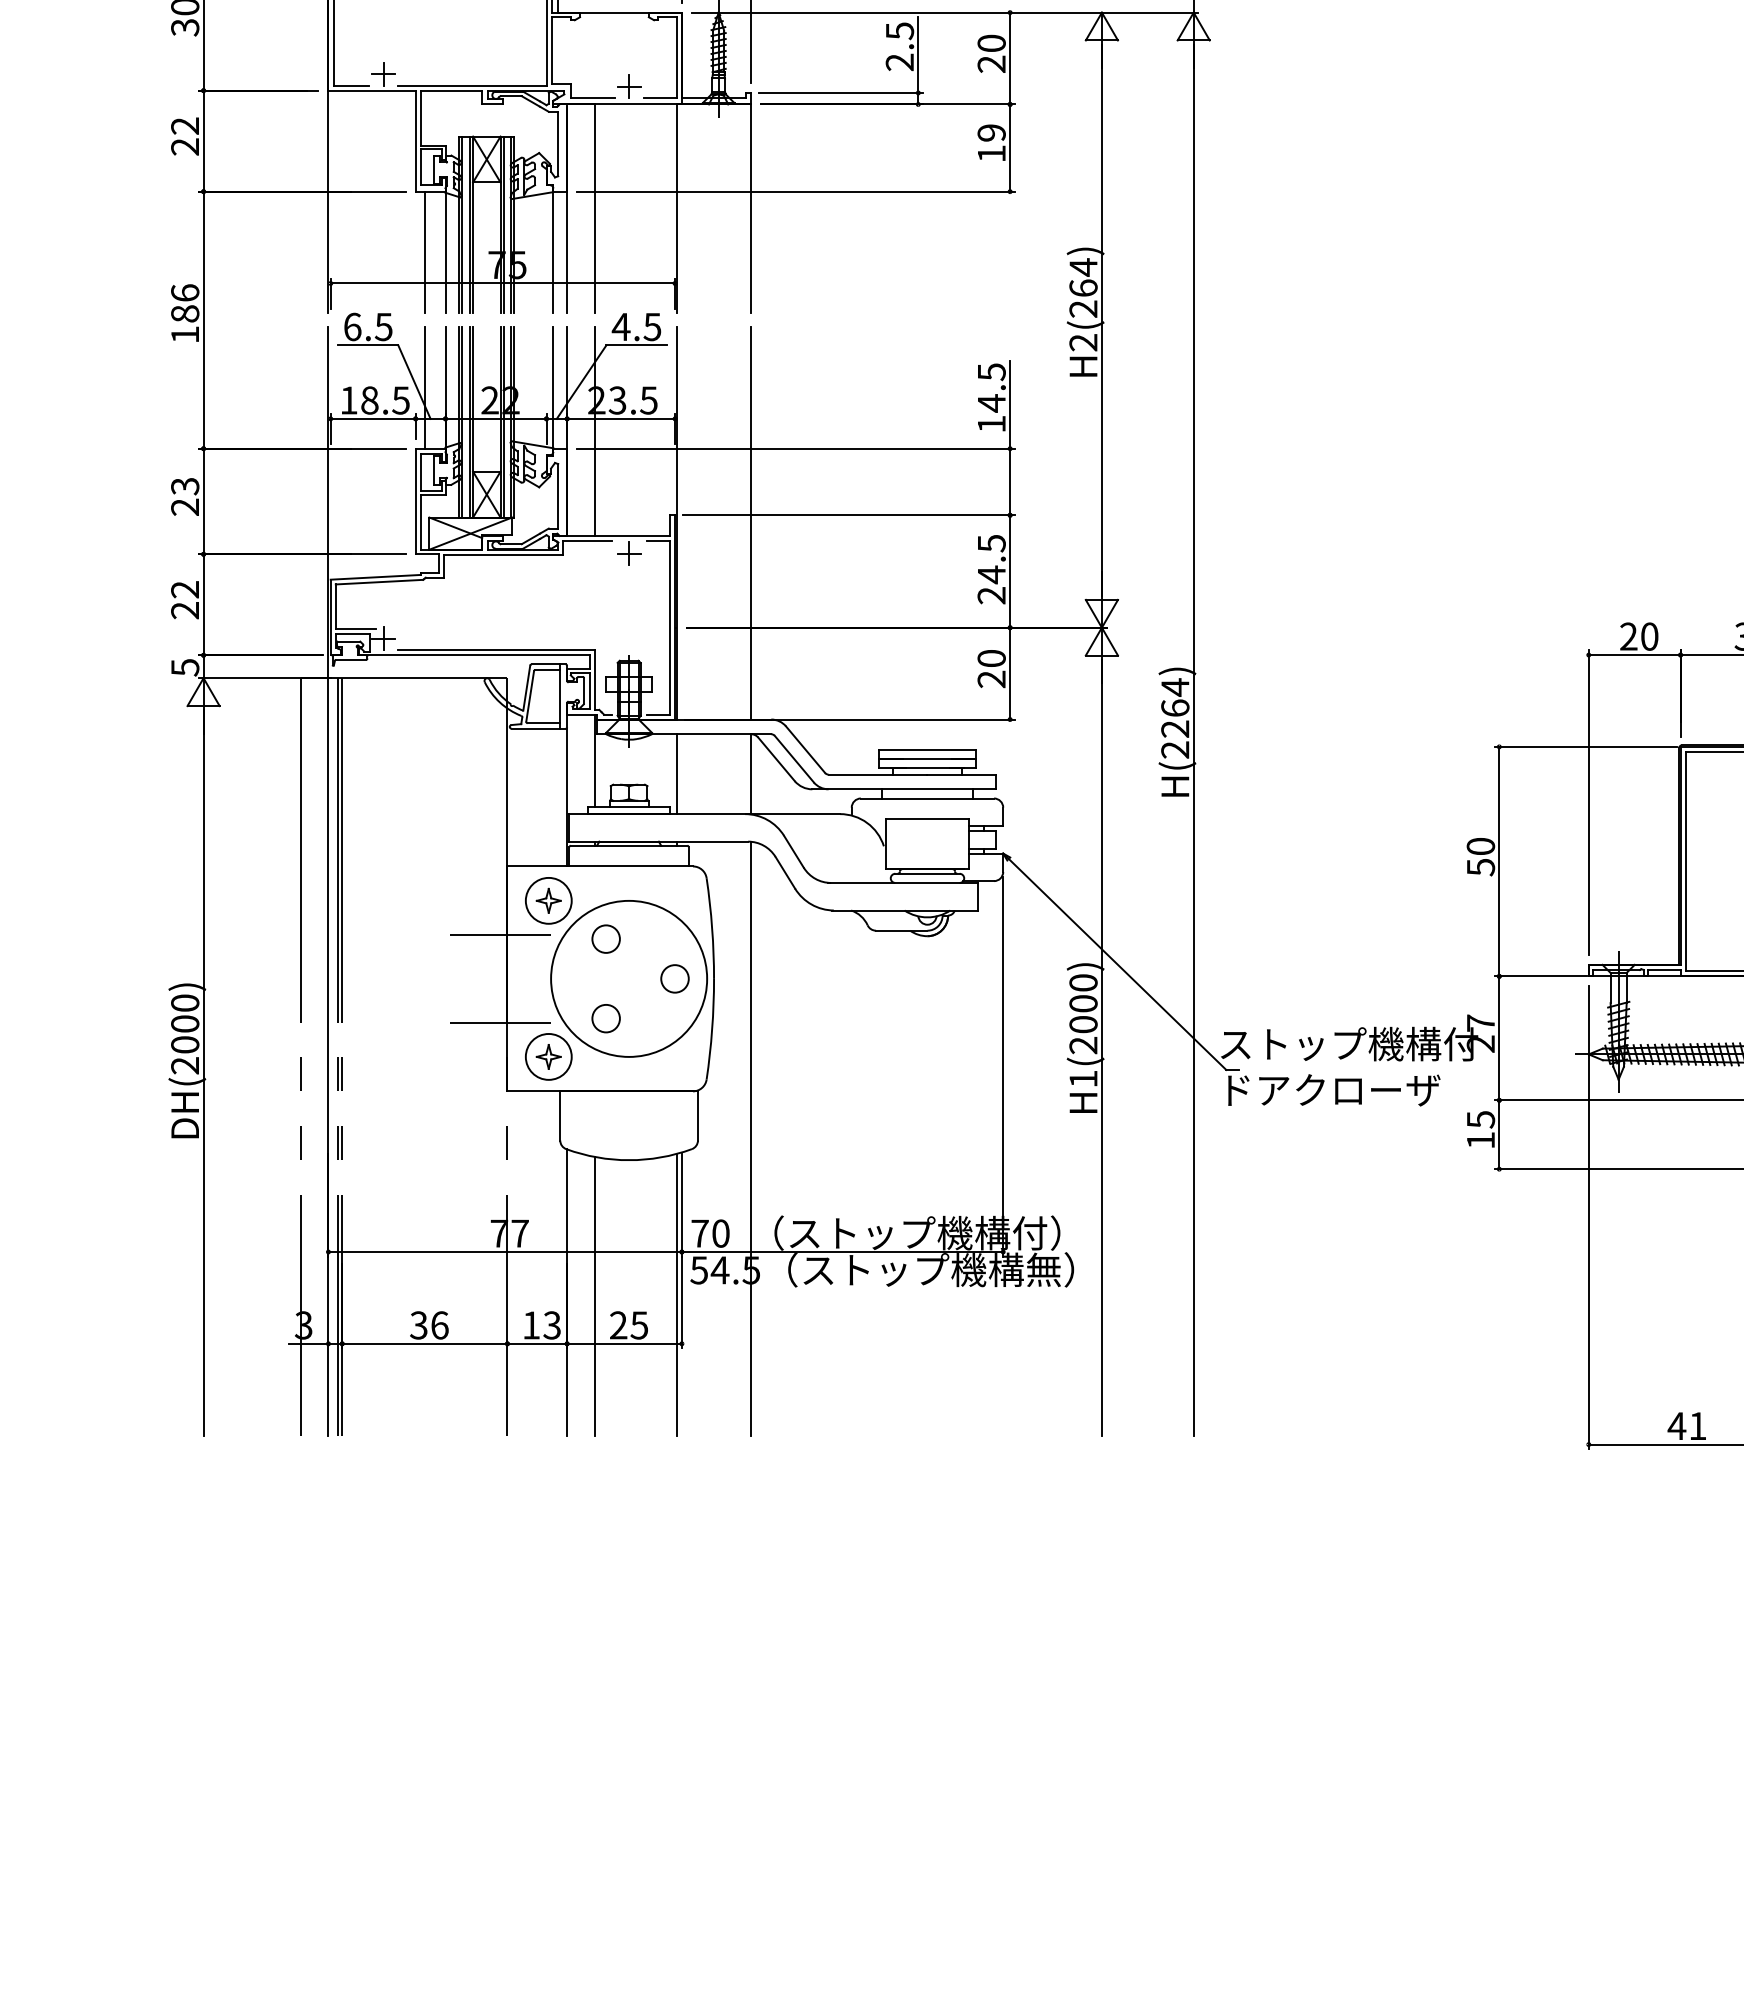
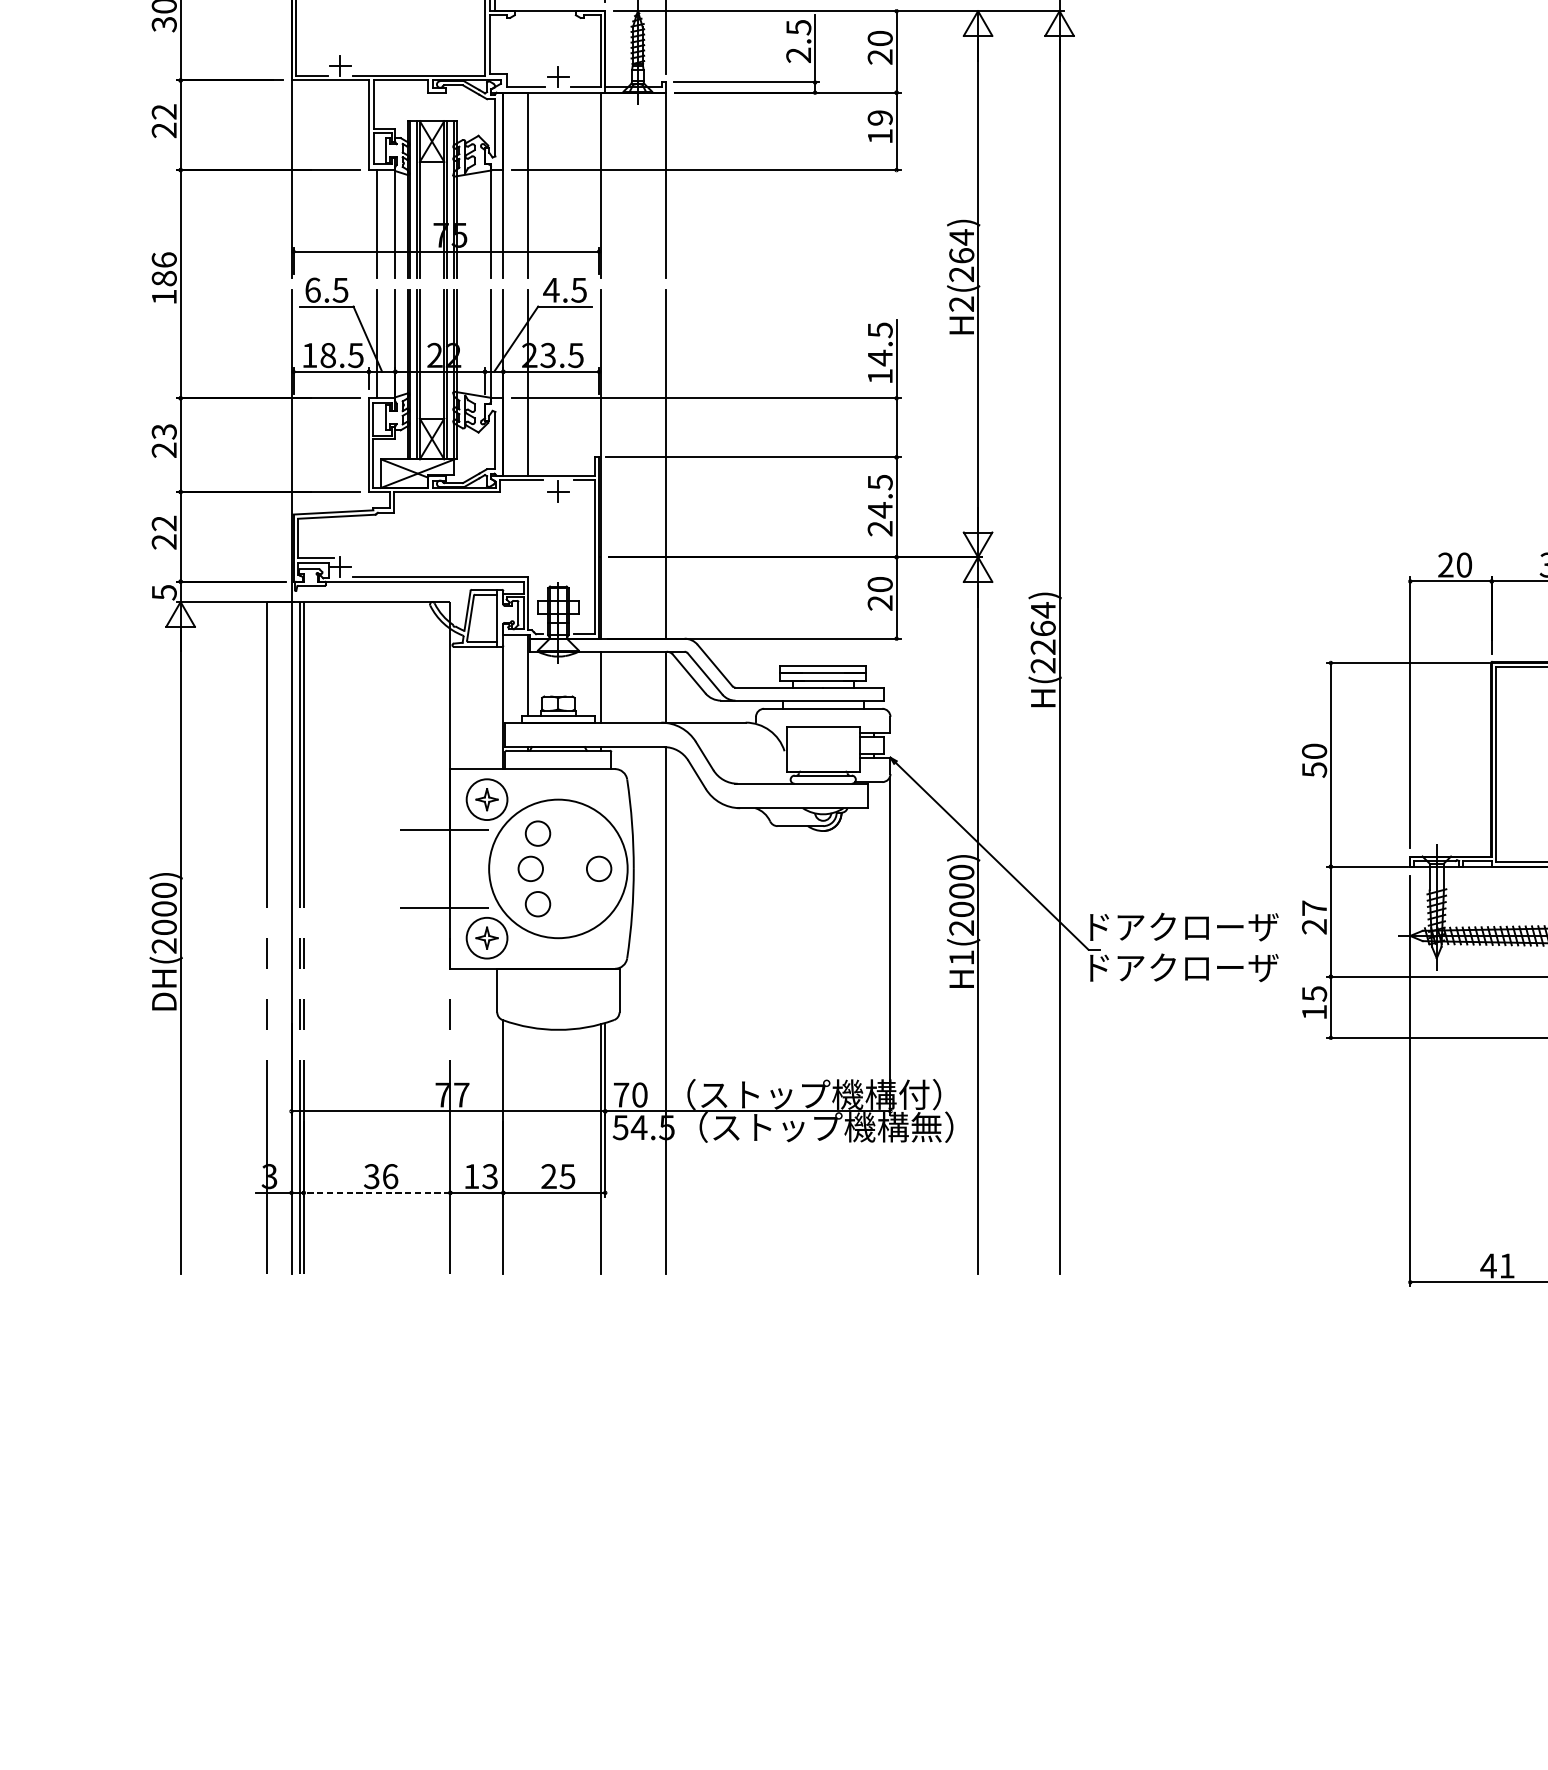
circle: (597, 978) -> (530, 868), added
text: (1349, 1043) -> (1197, 926), ストップ機構付 -> ドアクローザ
line: (594, 1295) -> (527, 1149), removed
line: (424, 1343) -> (376, 1192), solid -> dashed

